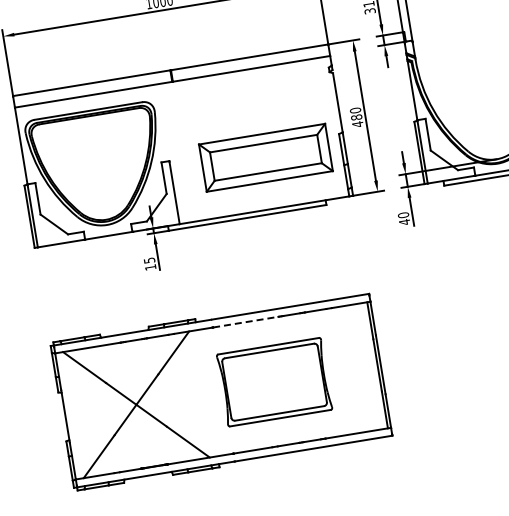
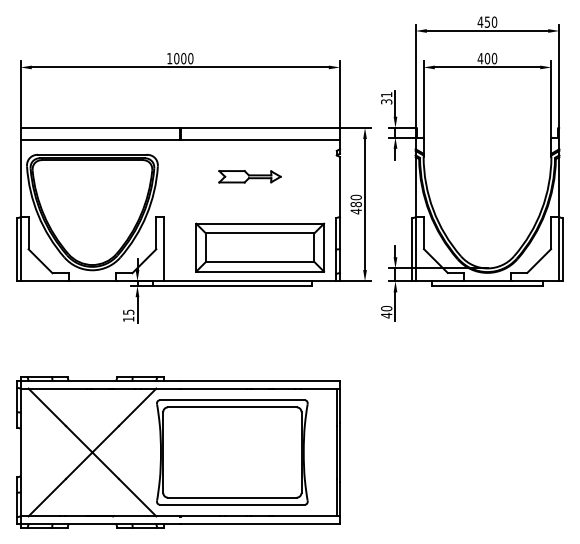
part: (246, 107) -> (249, 176), added
part: (266, 157) -> (260, 247), moved
line: (246, 321) -> (214, 388), dashed -> solid
part: (274, 382) -> (232, 452), size x1.43

